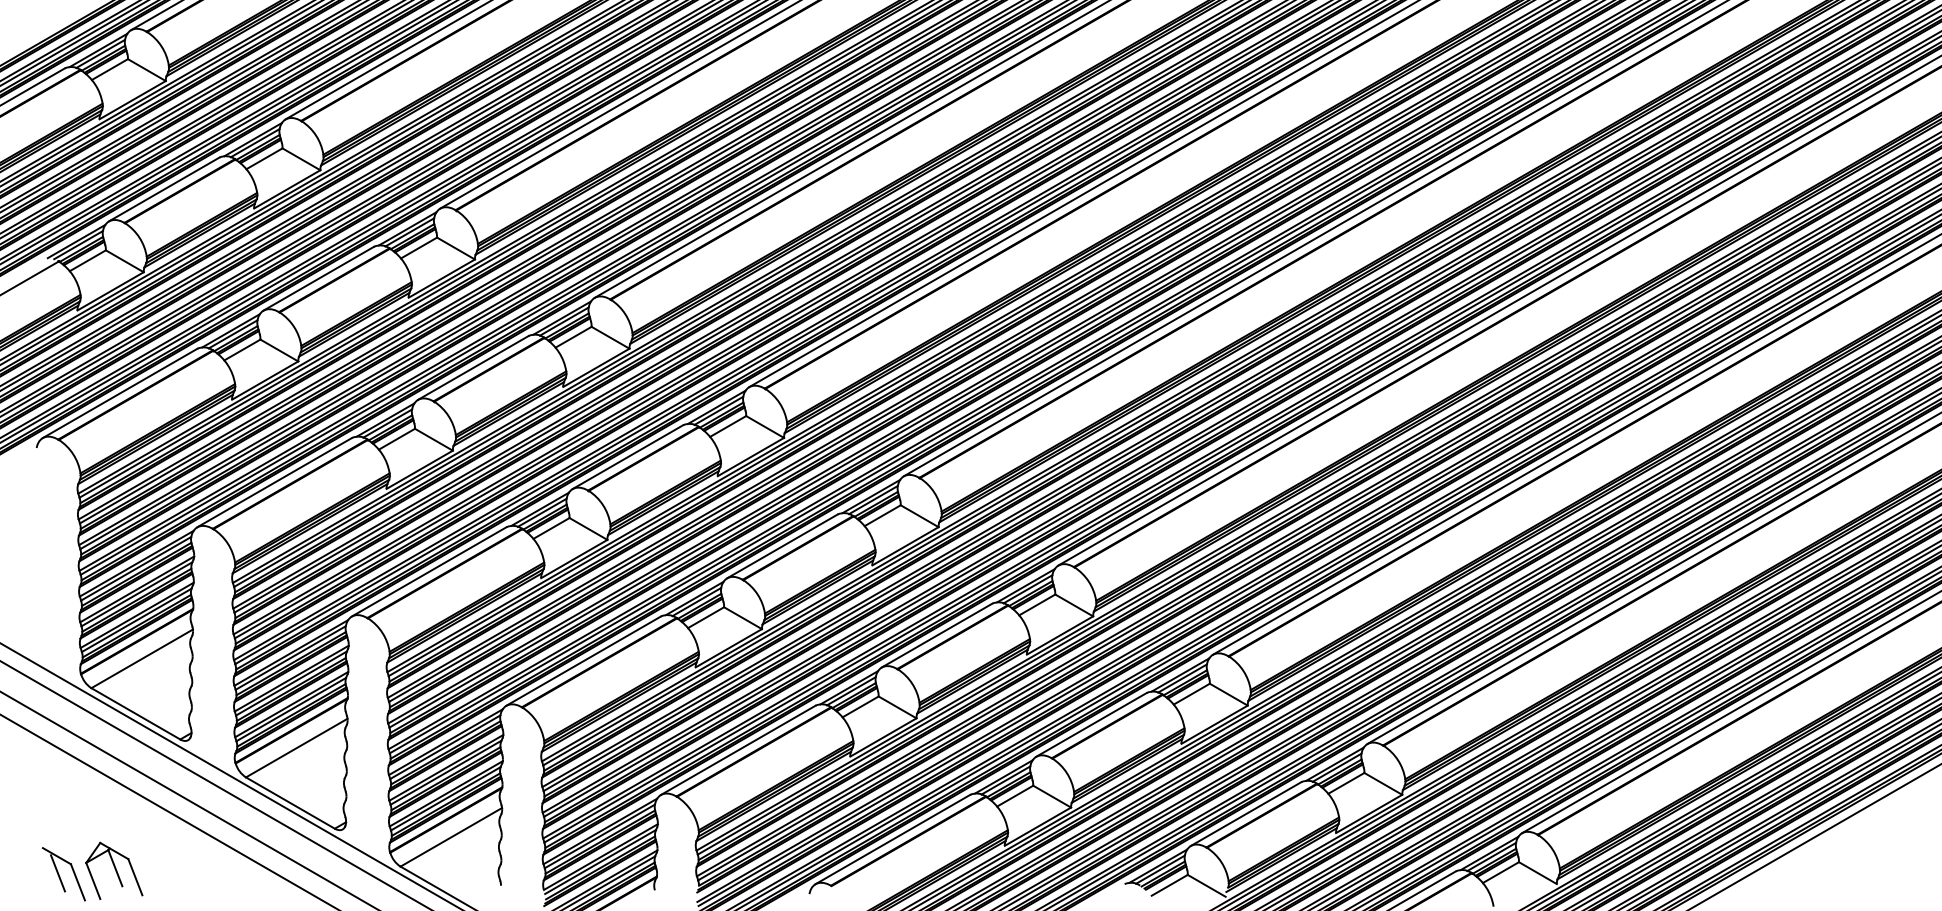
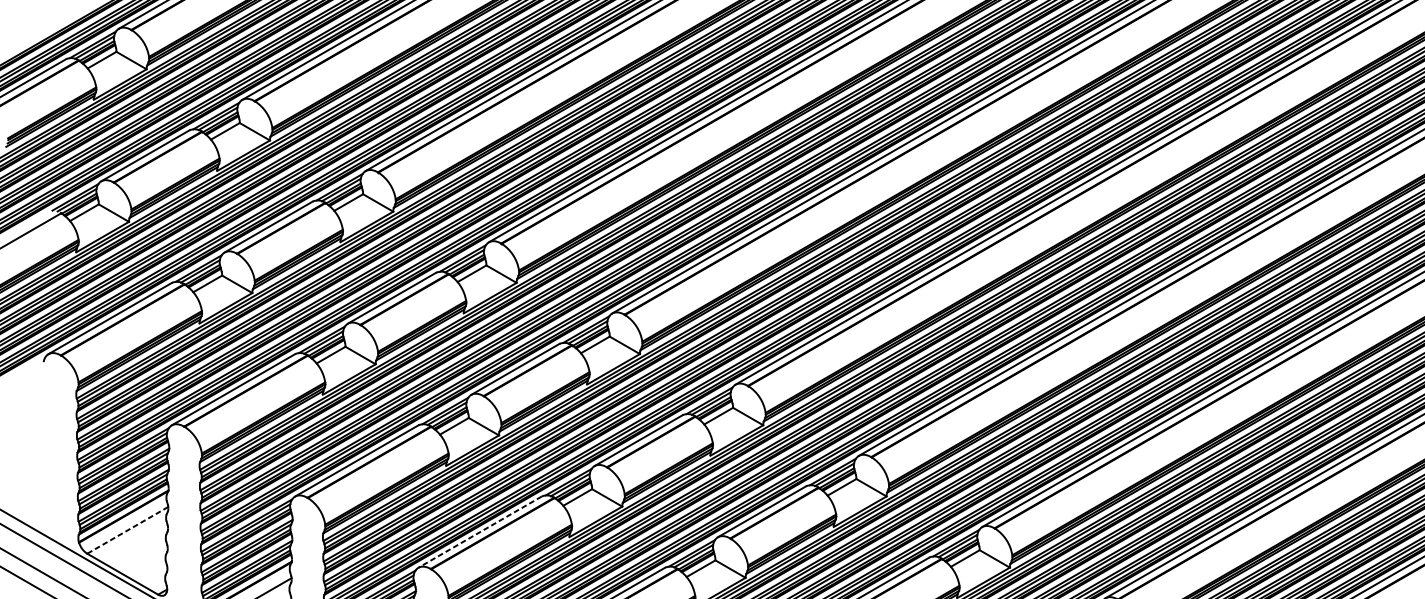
line: (142, 658) -> (128, 530), solid -> dashed
line: (583, 661) -> (479, 532), solid -> dashed

